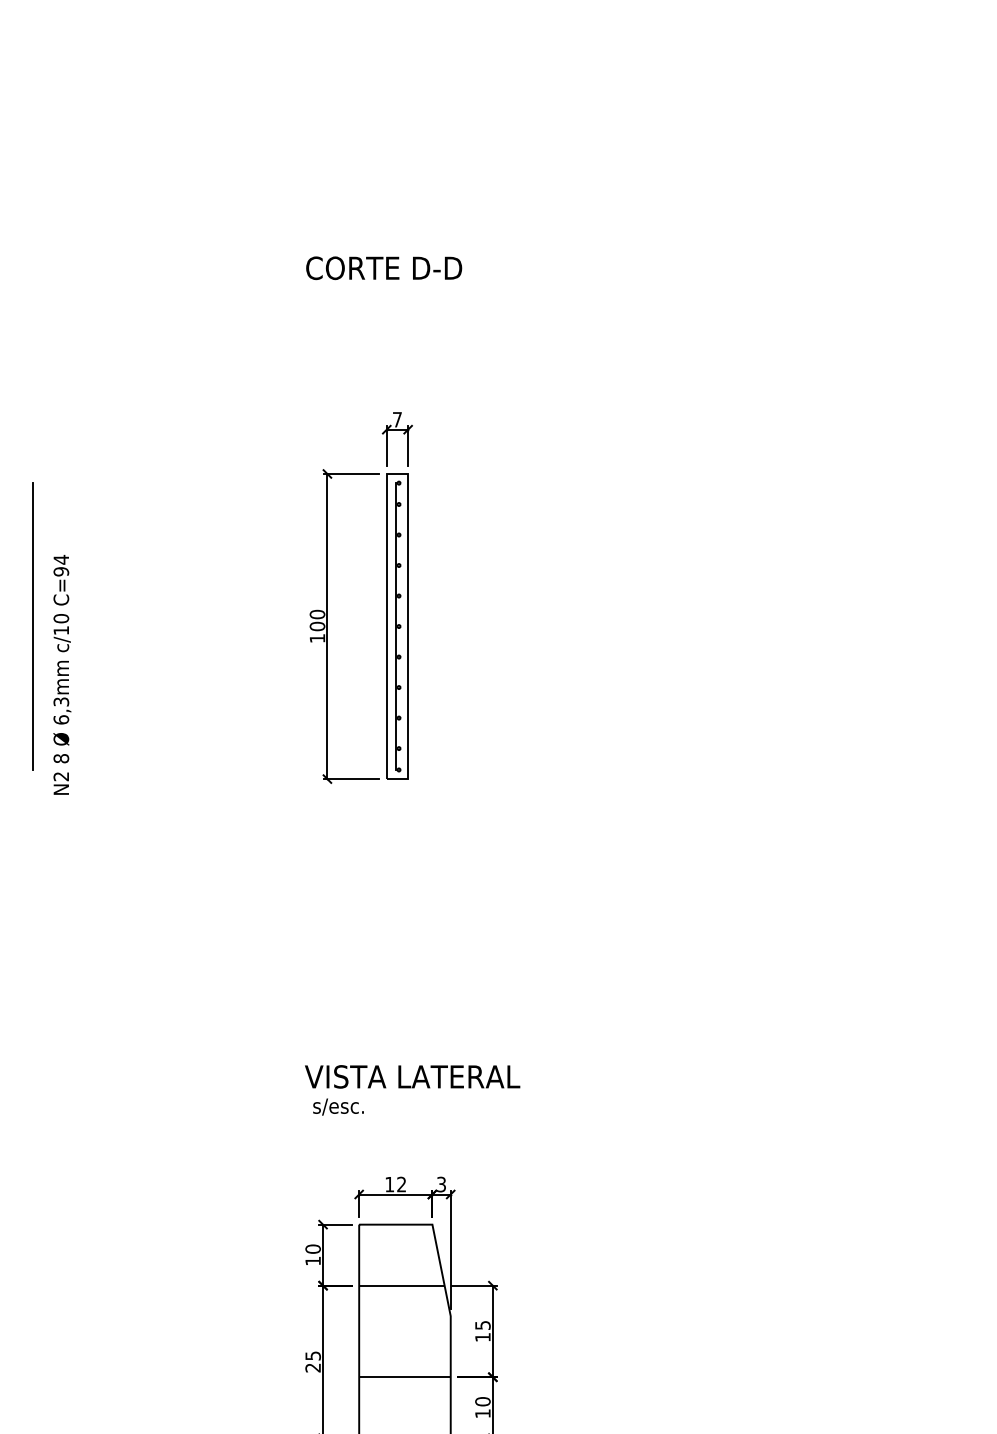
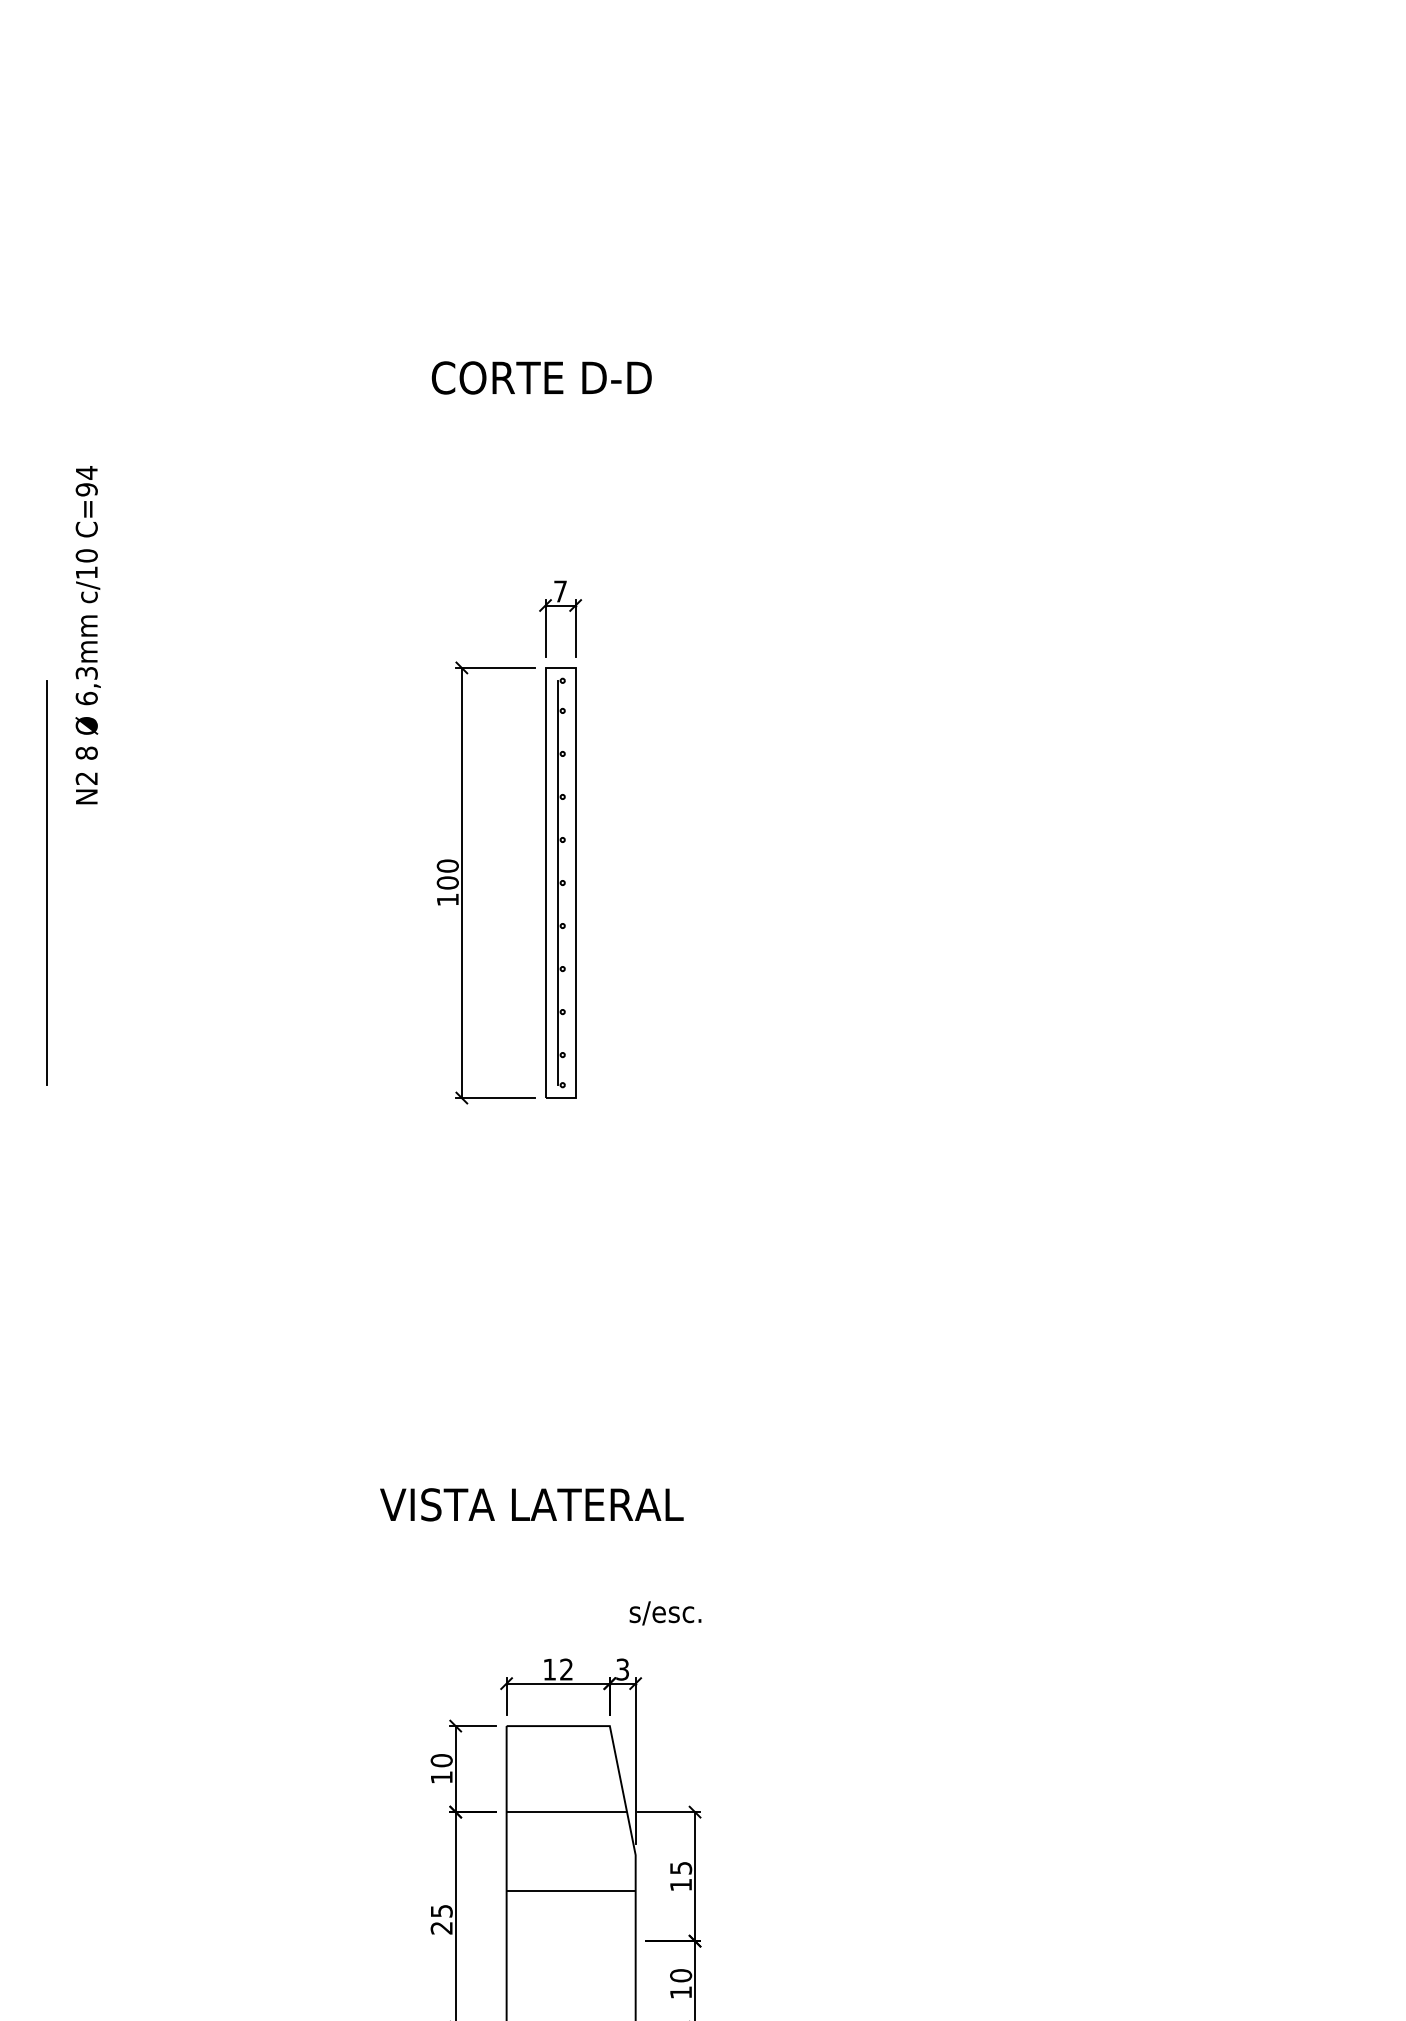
text: (61, 675) -> (87, 635), moved
text: (412, 1076) -> (531, 1504), moved
text: (338, 1107) -> (665, 1613), moved
line: (404, 1377) -> (570, 1891), moved

